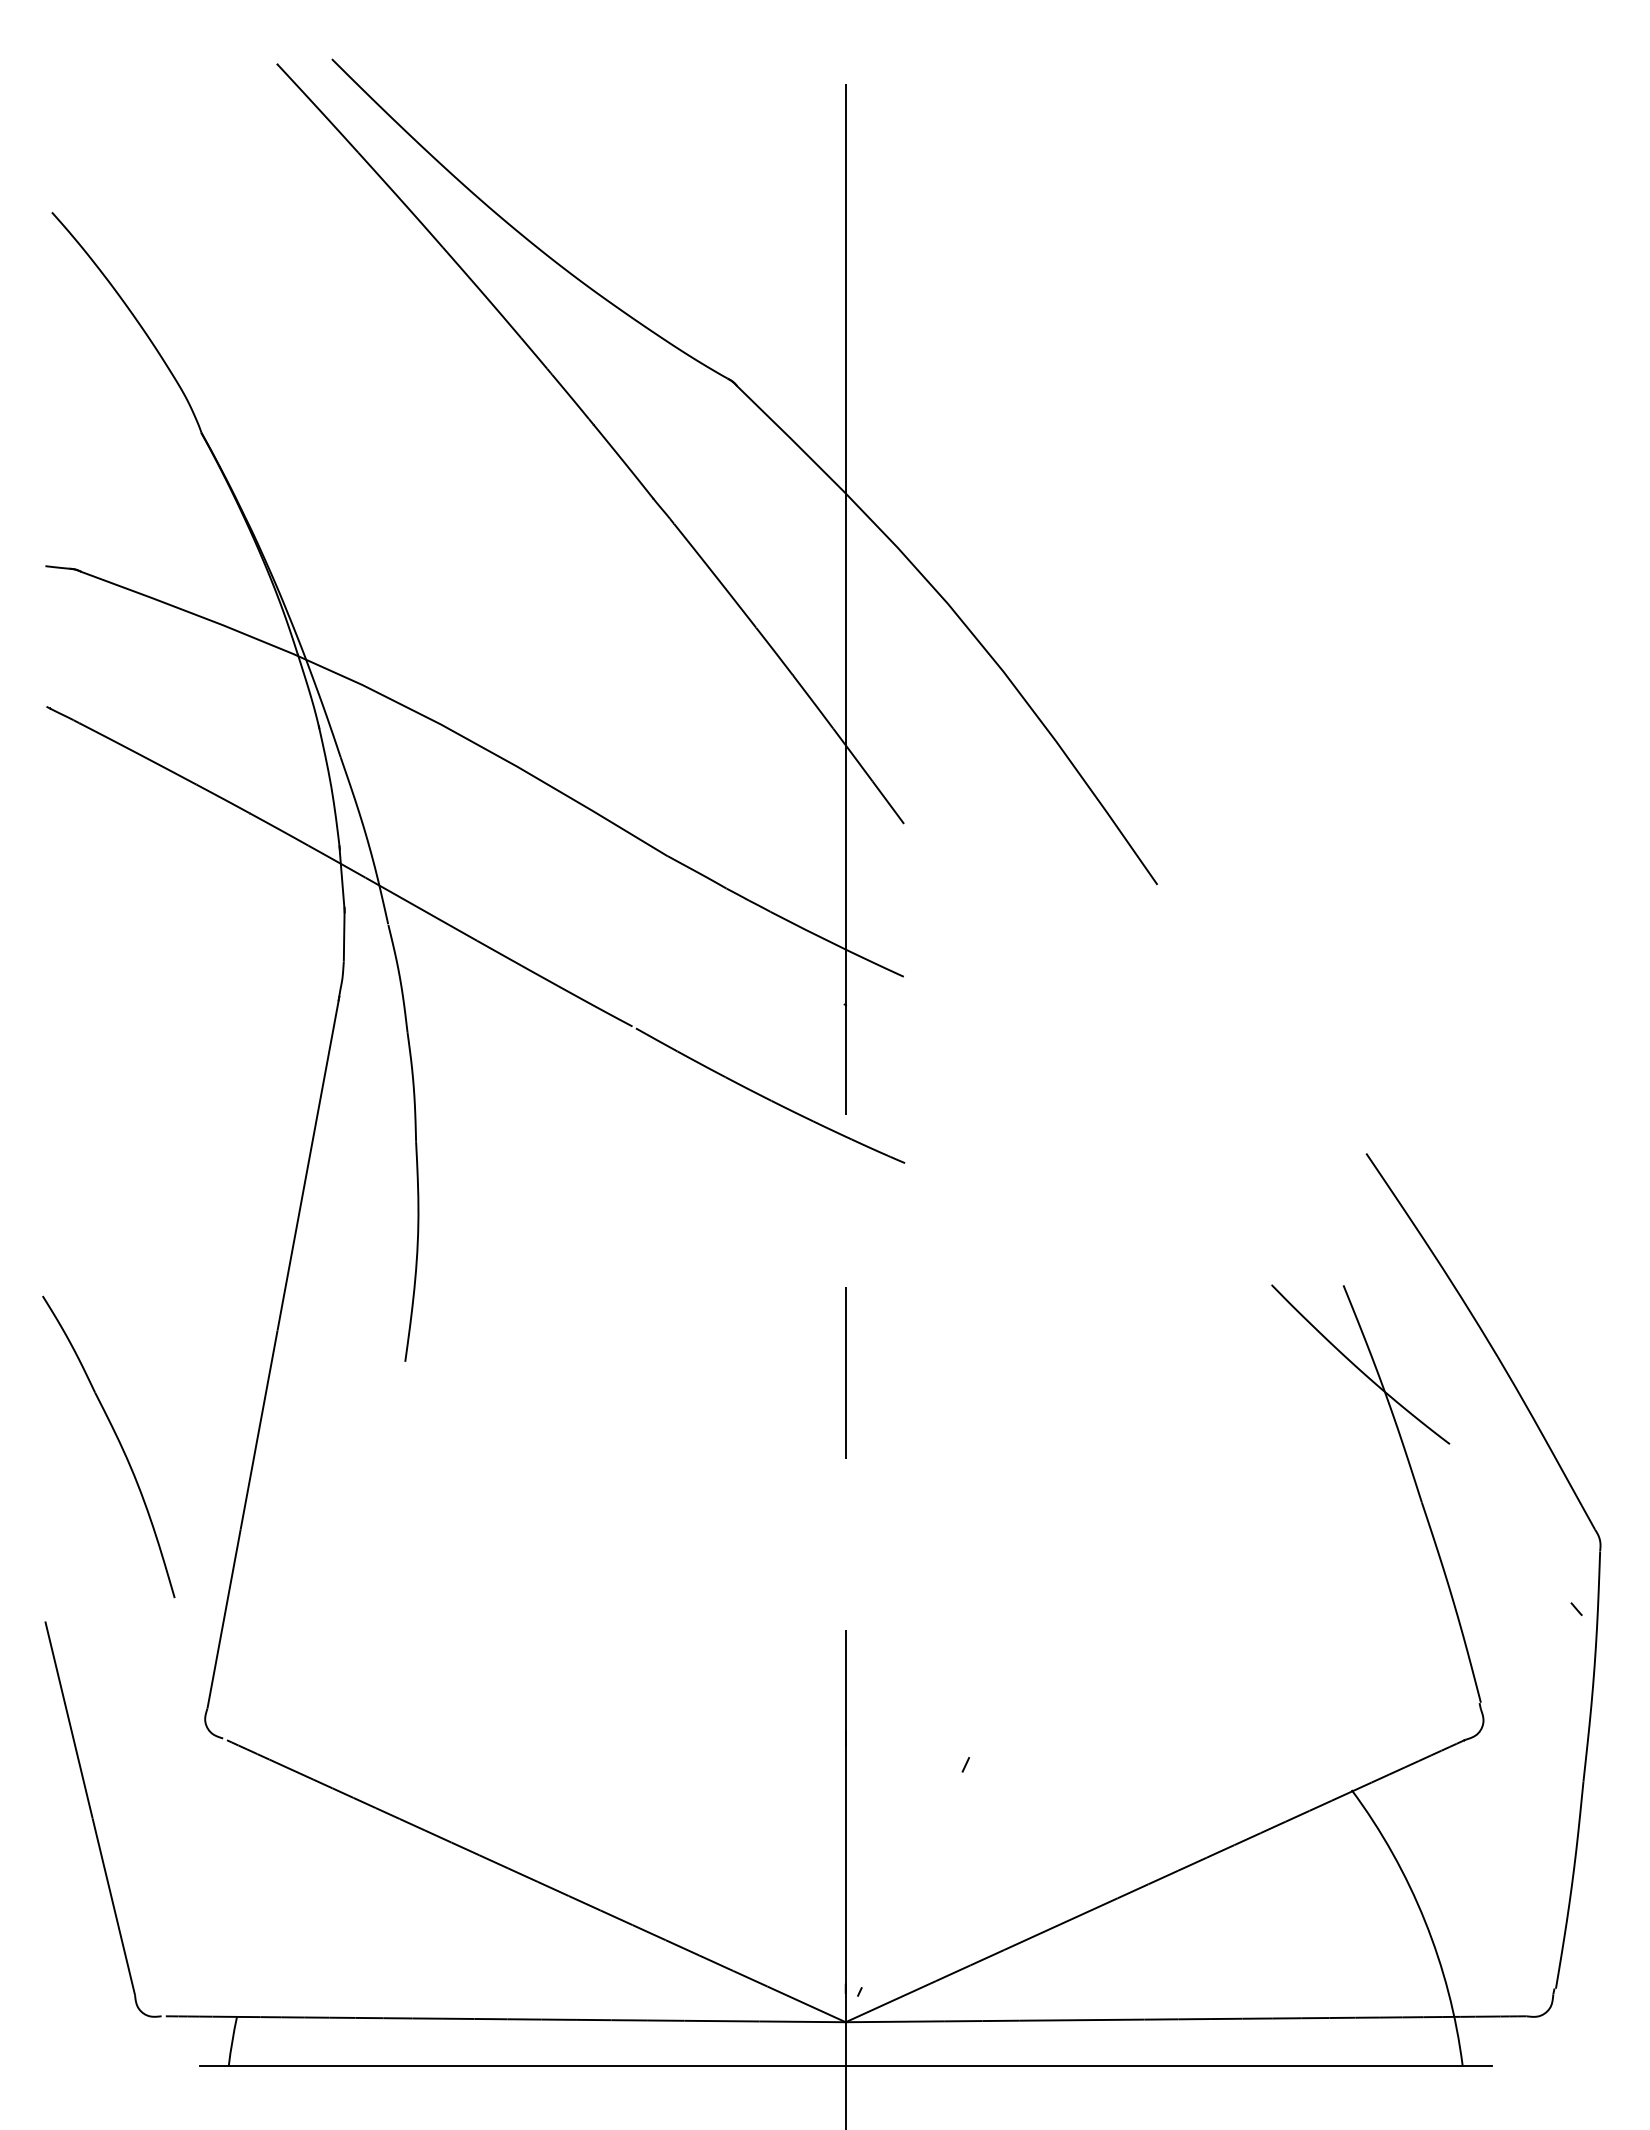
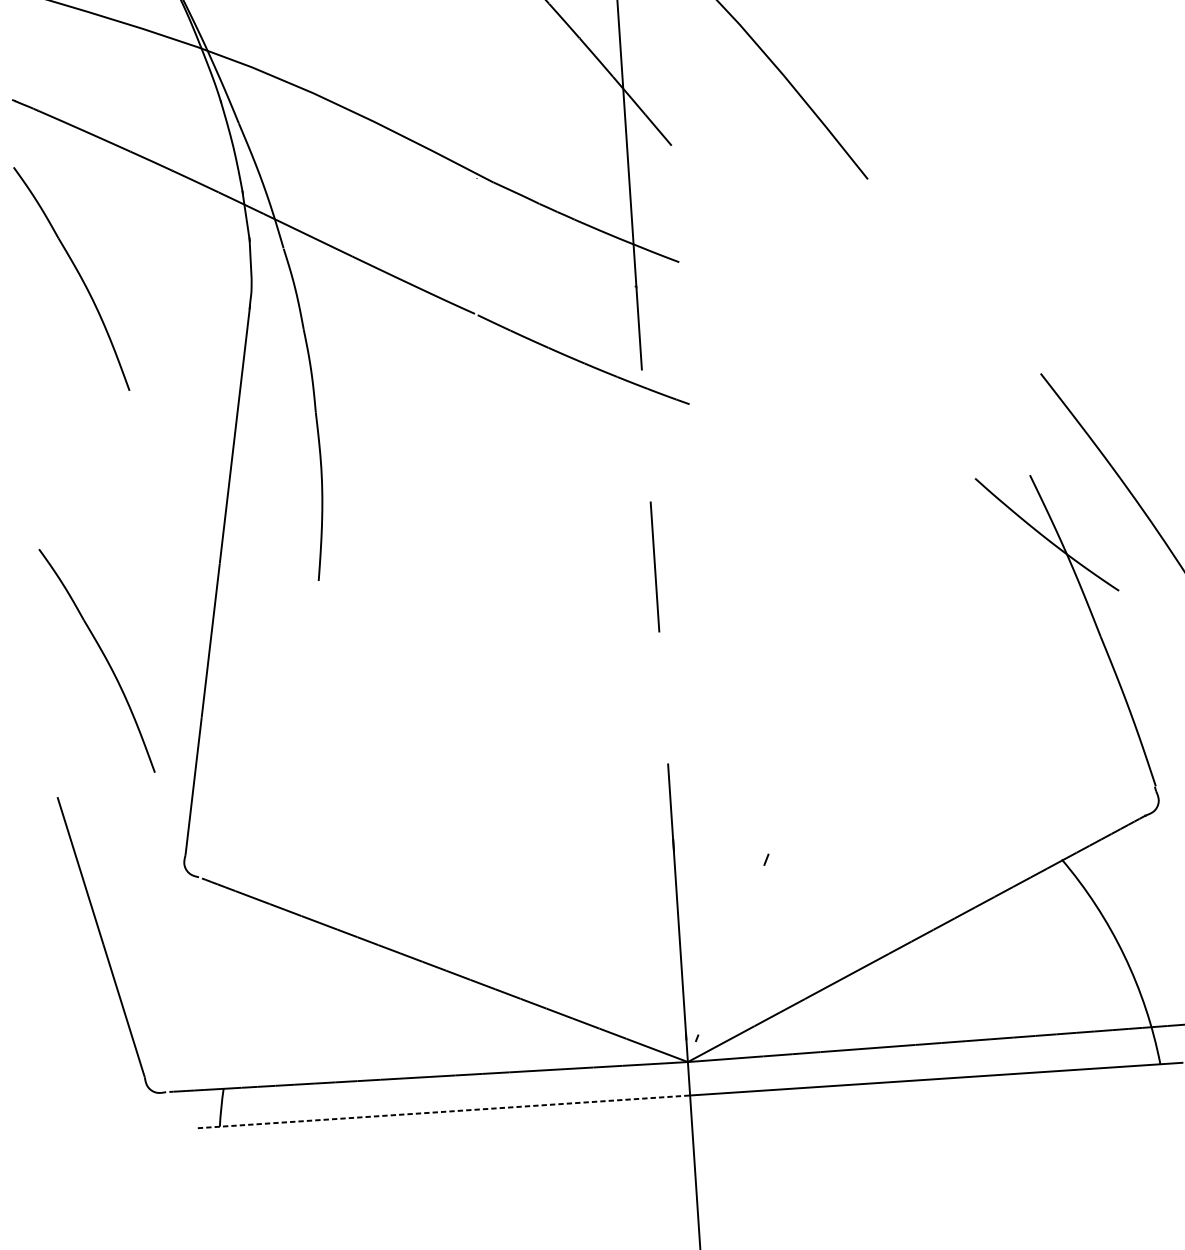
part: (118, 941) -> (78, 275), added
line: (522, 2066) -> (443, 1112), solid -> dashed

